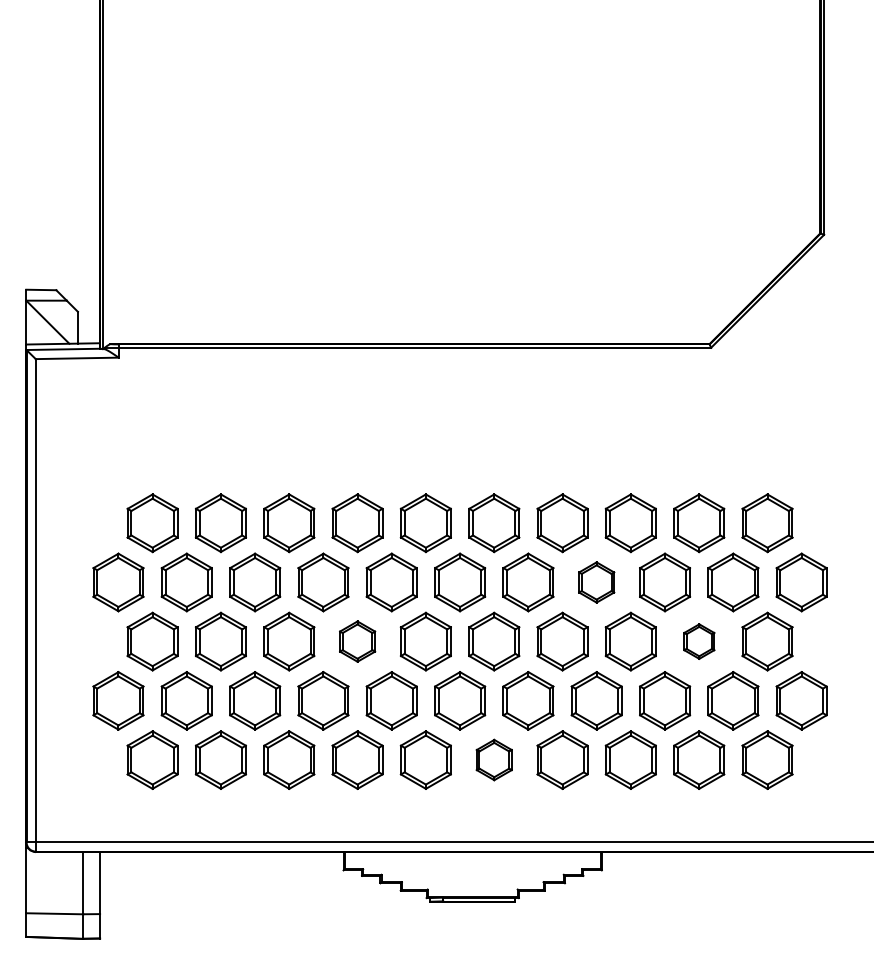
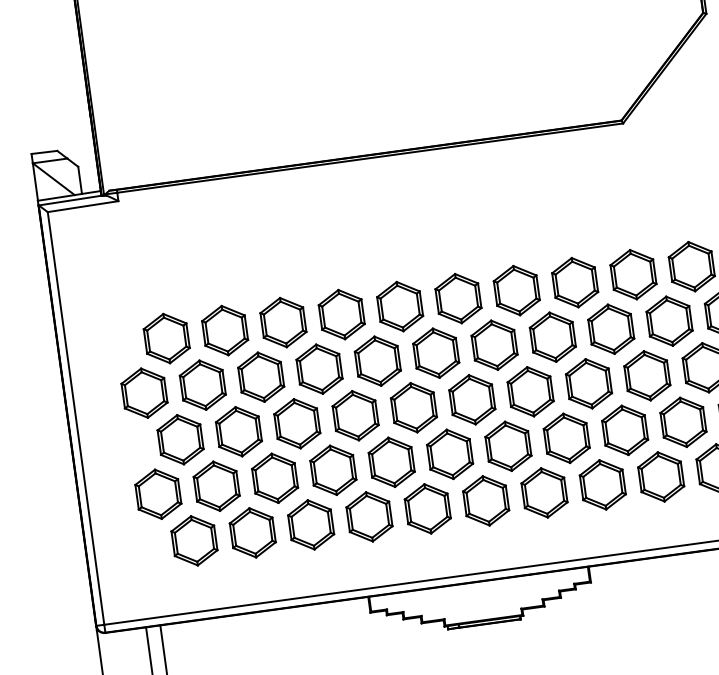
part: (596, 582) -> (552, 337), size x1.43
part: (357, 641) -> (355, 415), size x1.43
part: (699, 641) -> (647, 375), size x1.67
part: (494, 759) -> (486, 500), size x1.43

